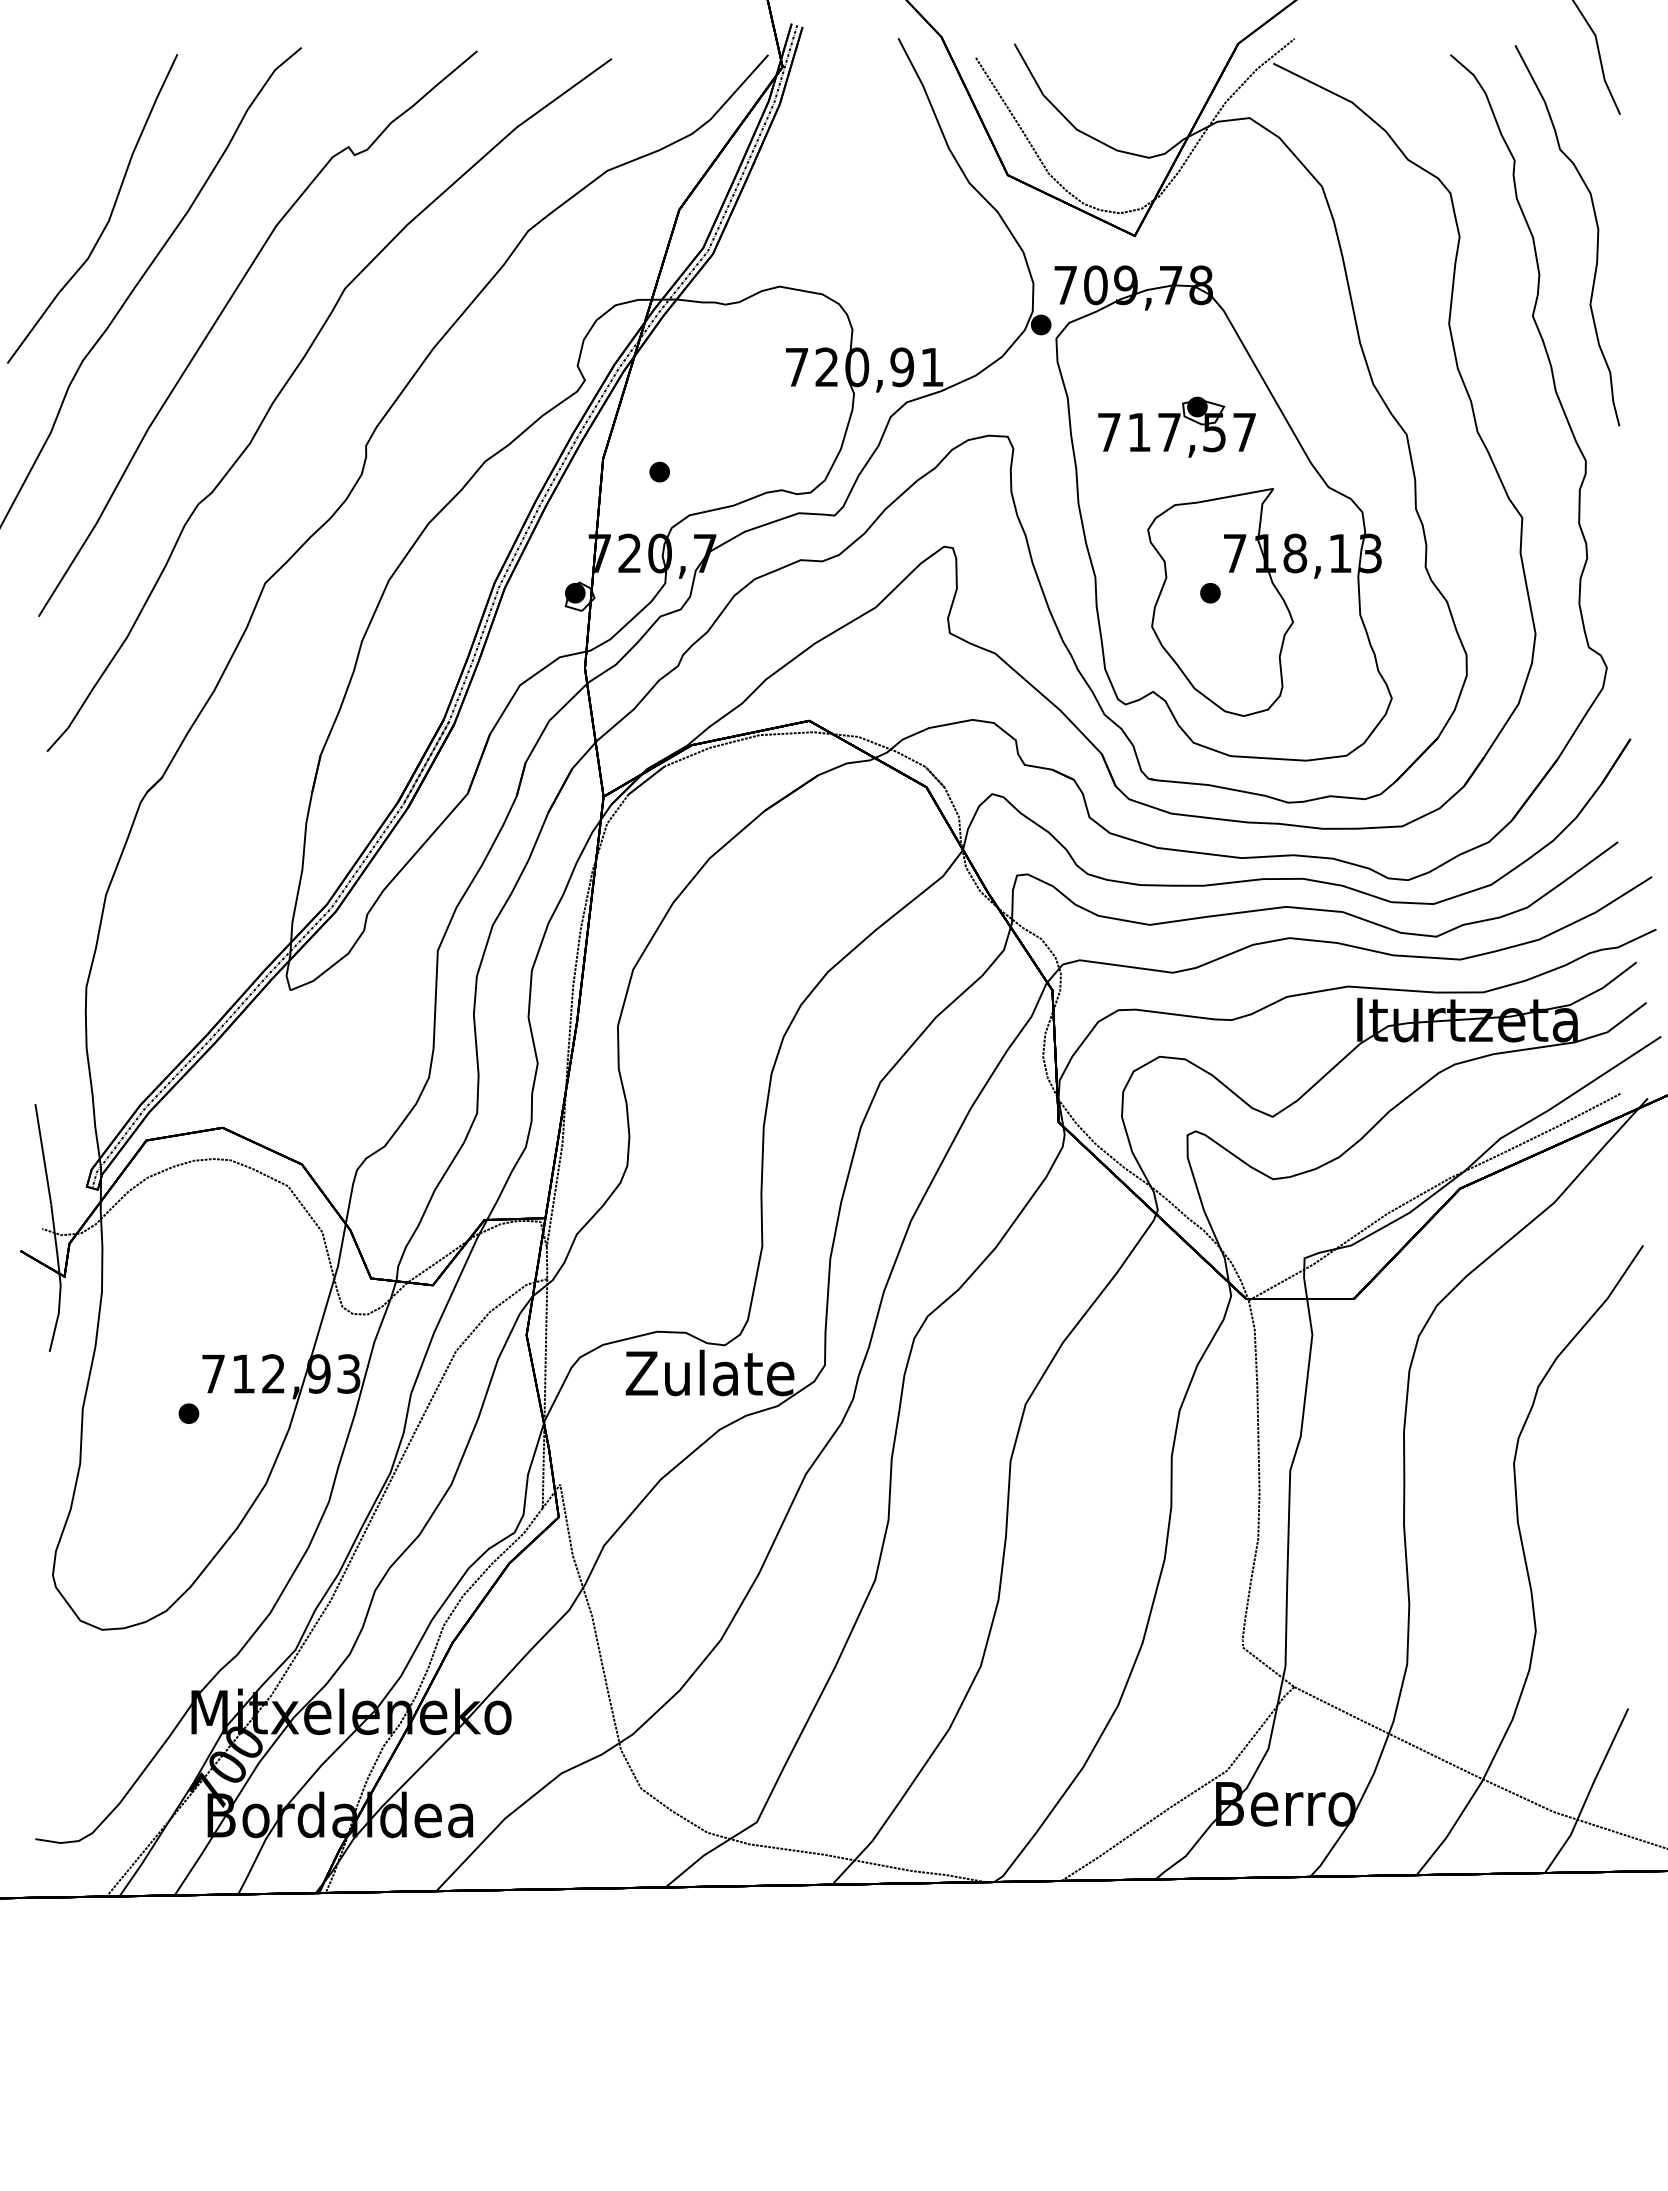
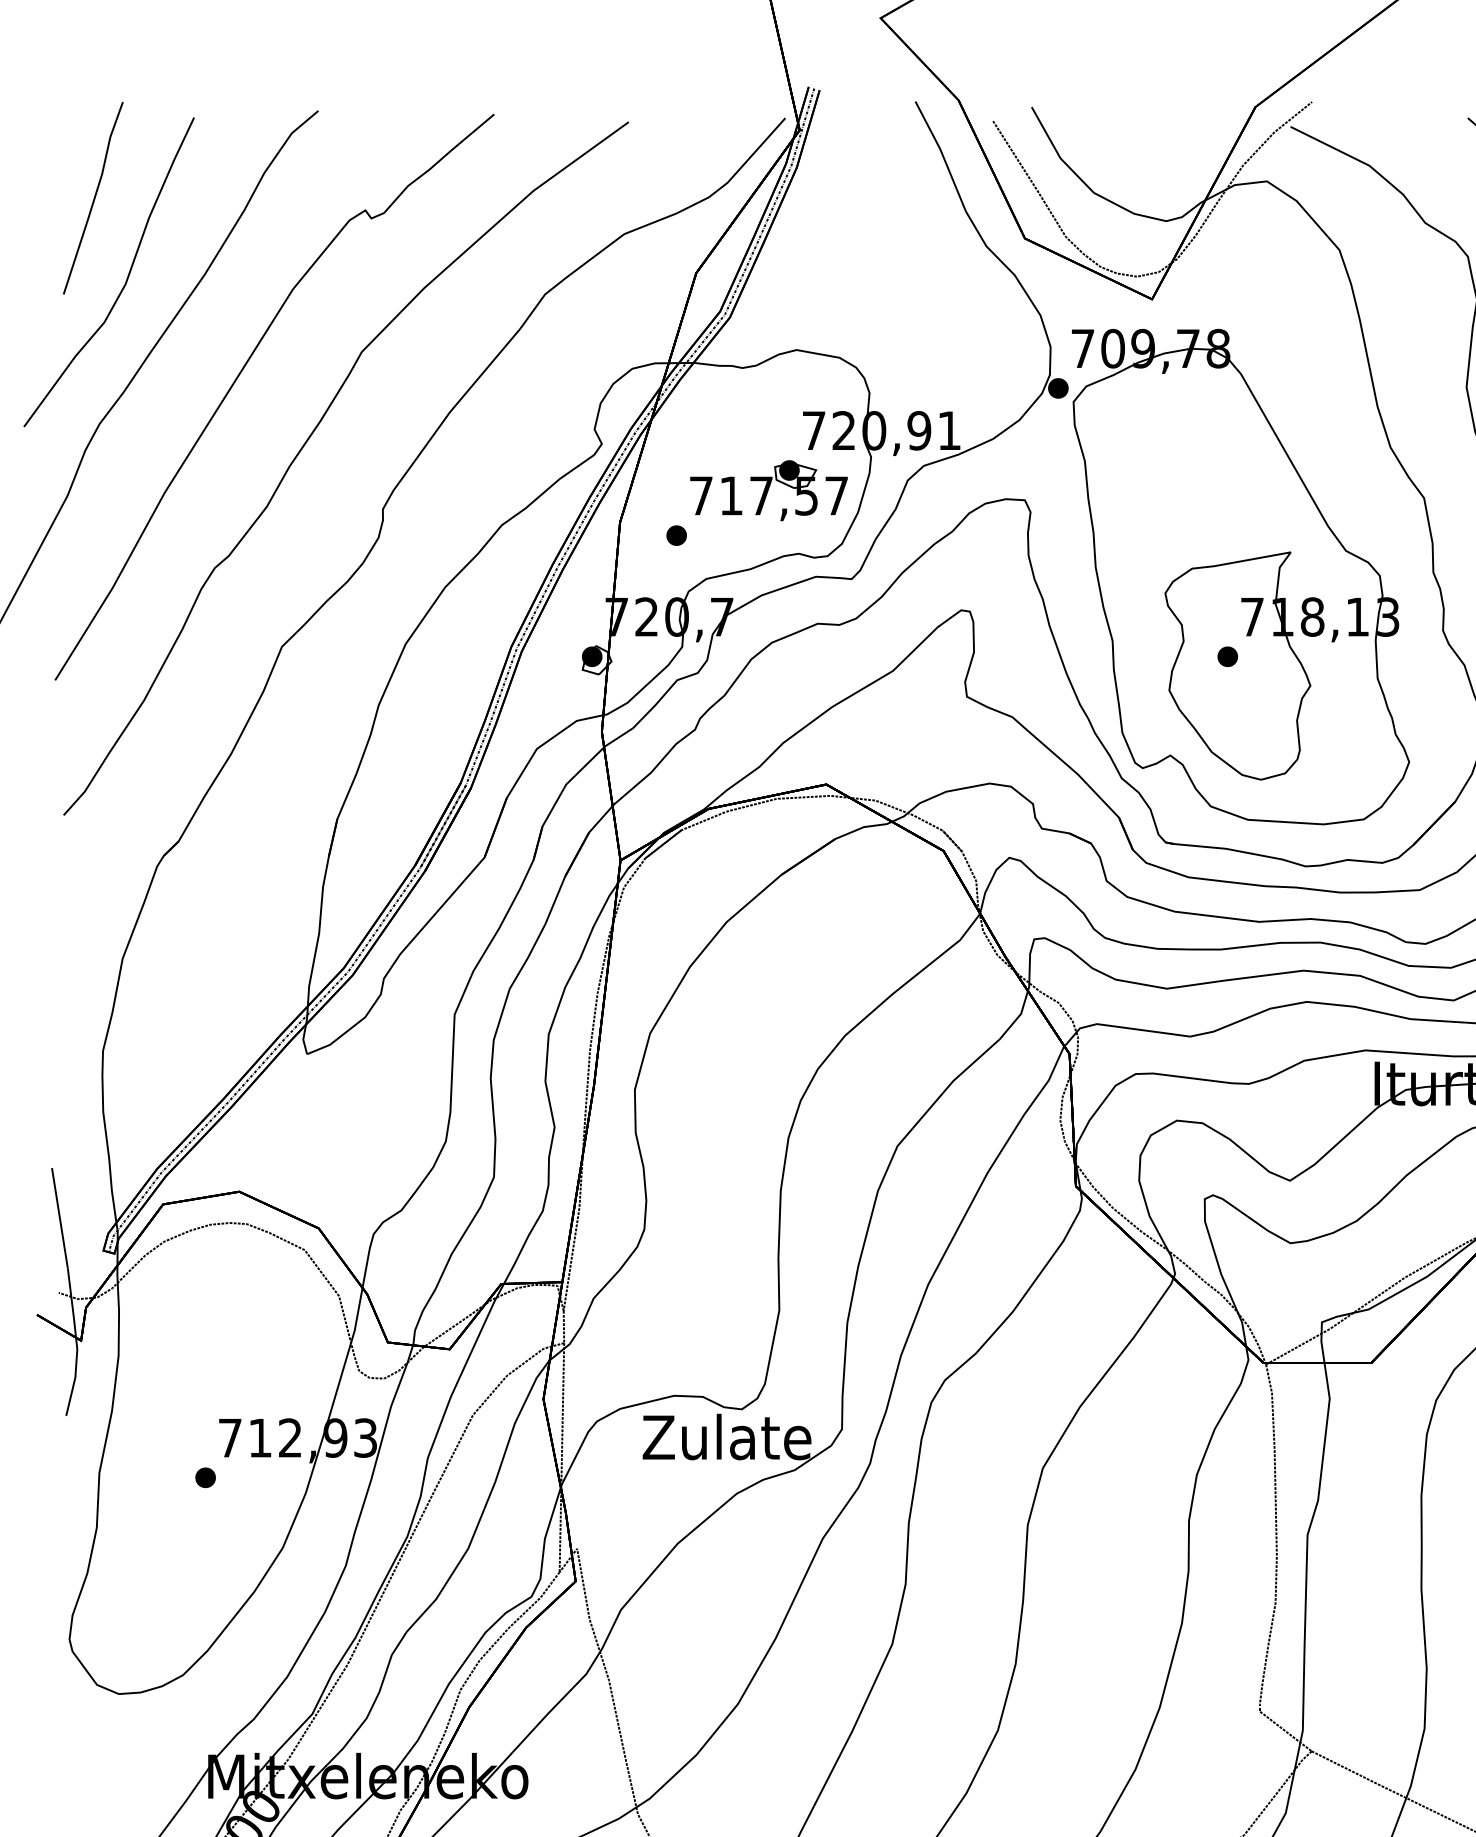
line: (77, 134) -> (94, 197), added
part: (1176, 426) -> (768, 489), moved

